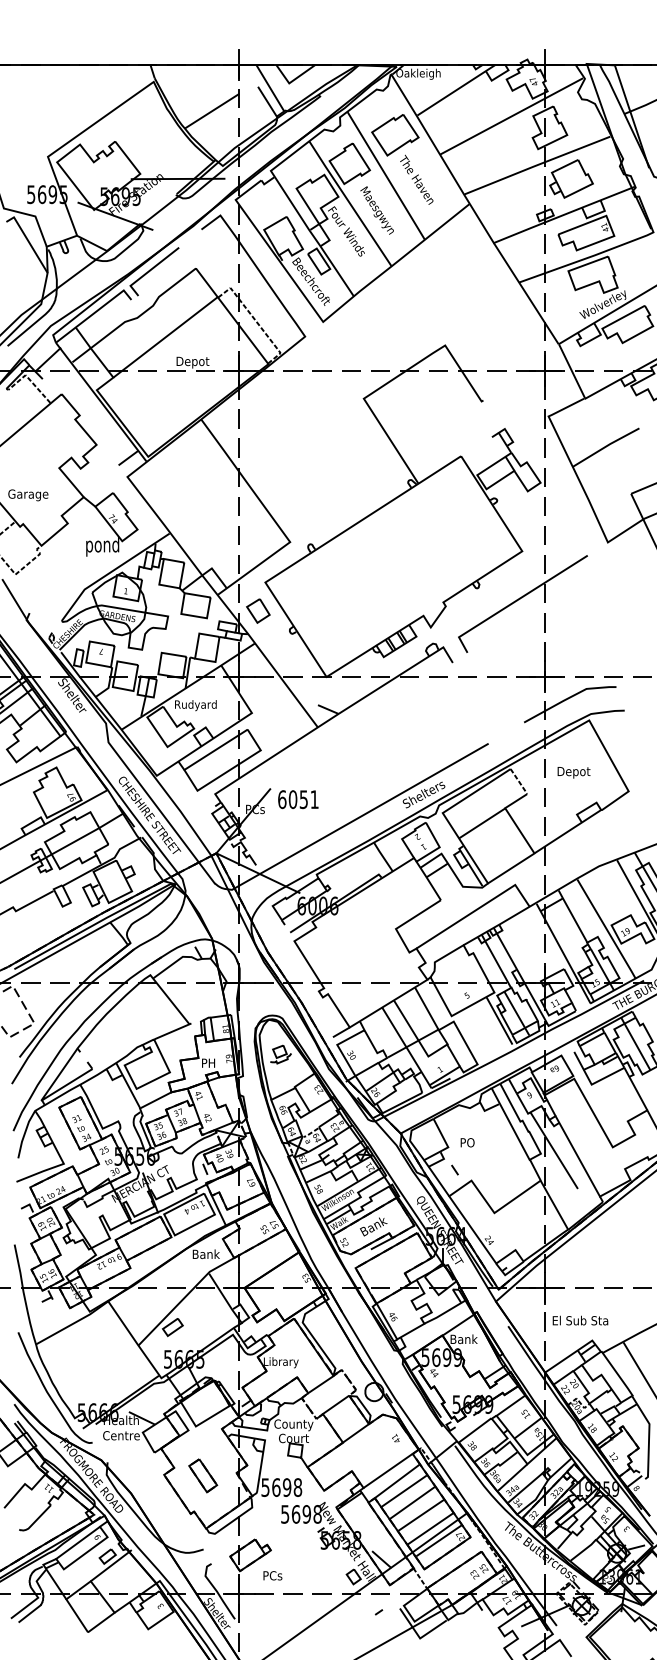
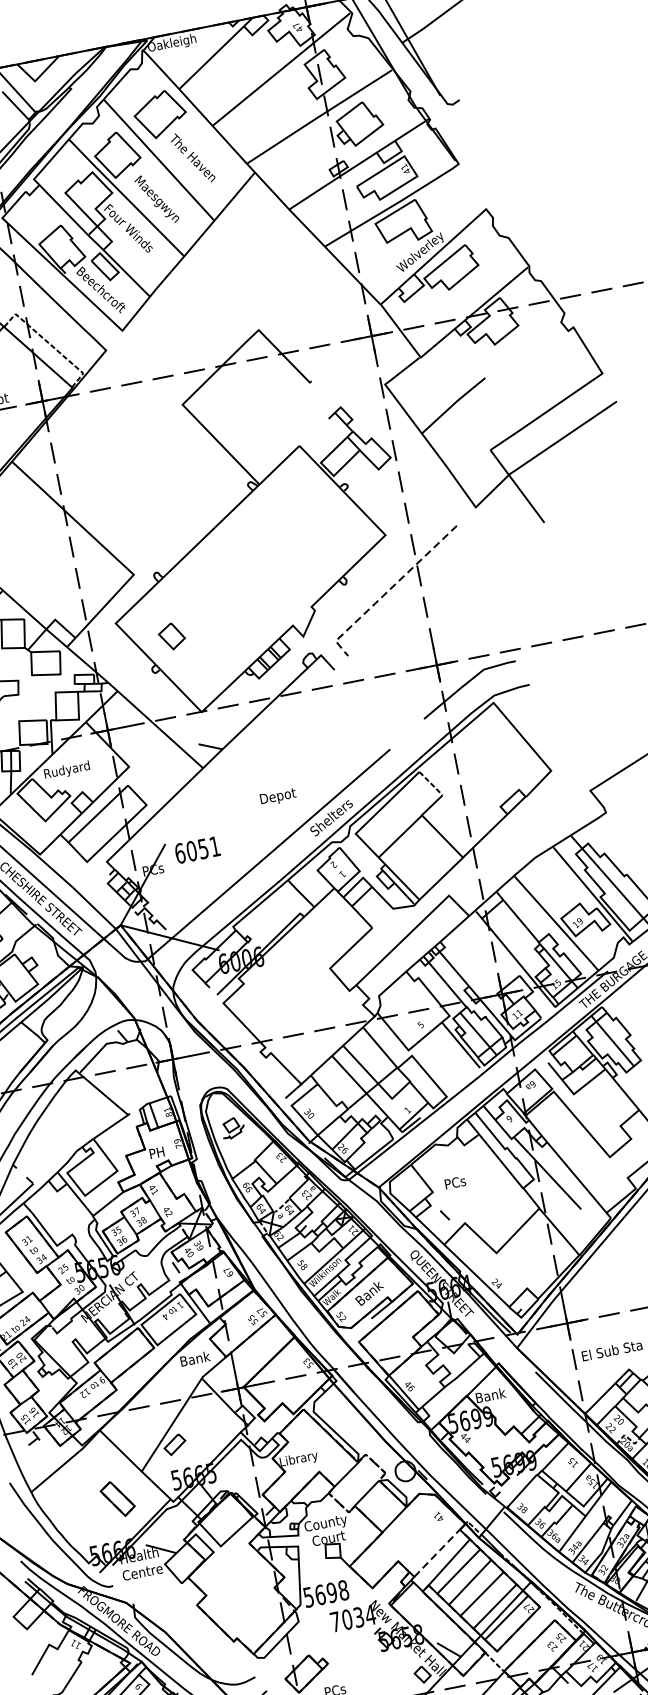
line: (515, 601) -> (388, 590), solid -> dashed
part: (258, 610) -> (172, 635), moved
text: (573, 772) -> (277, 797), moved
text: (475, 1142) -> (461, 1181), PO -> PCs
line: (388, 1470) -> (437, 1552), solid -> dashed
part: (203, 1475) -> (118, 1498), moved
text: (301, 1514) -> (353, 1618), 5698 -> 7034

